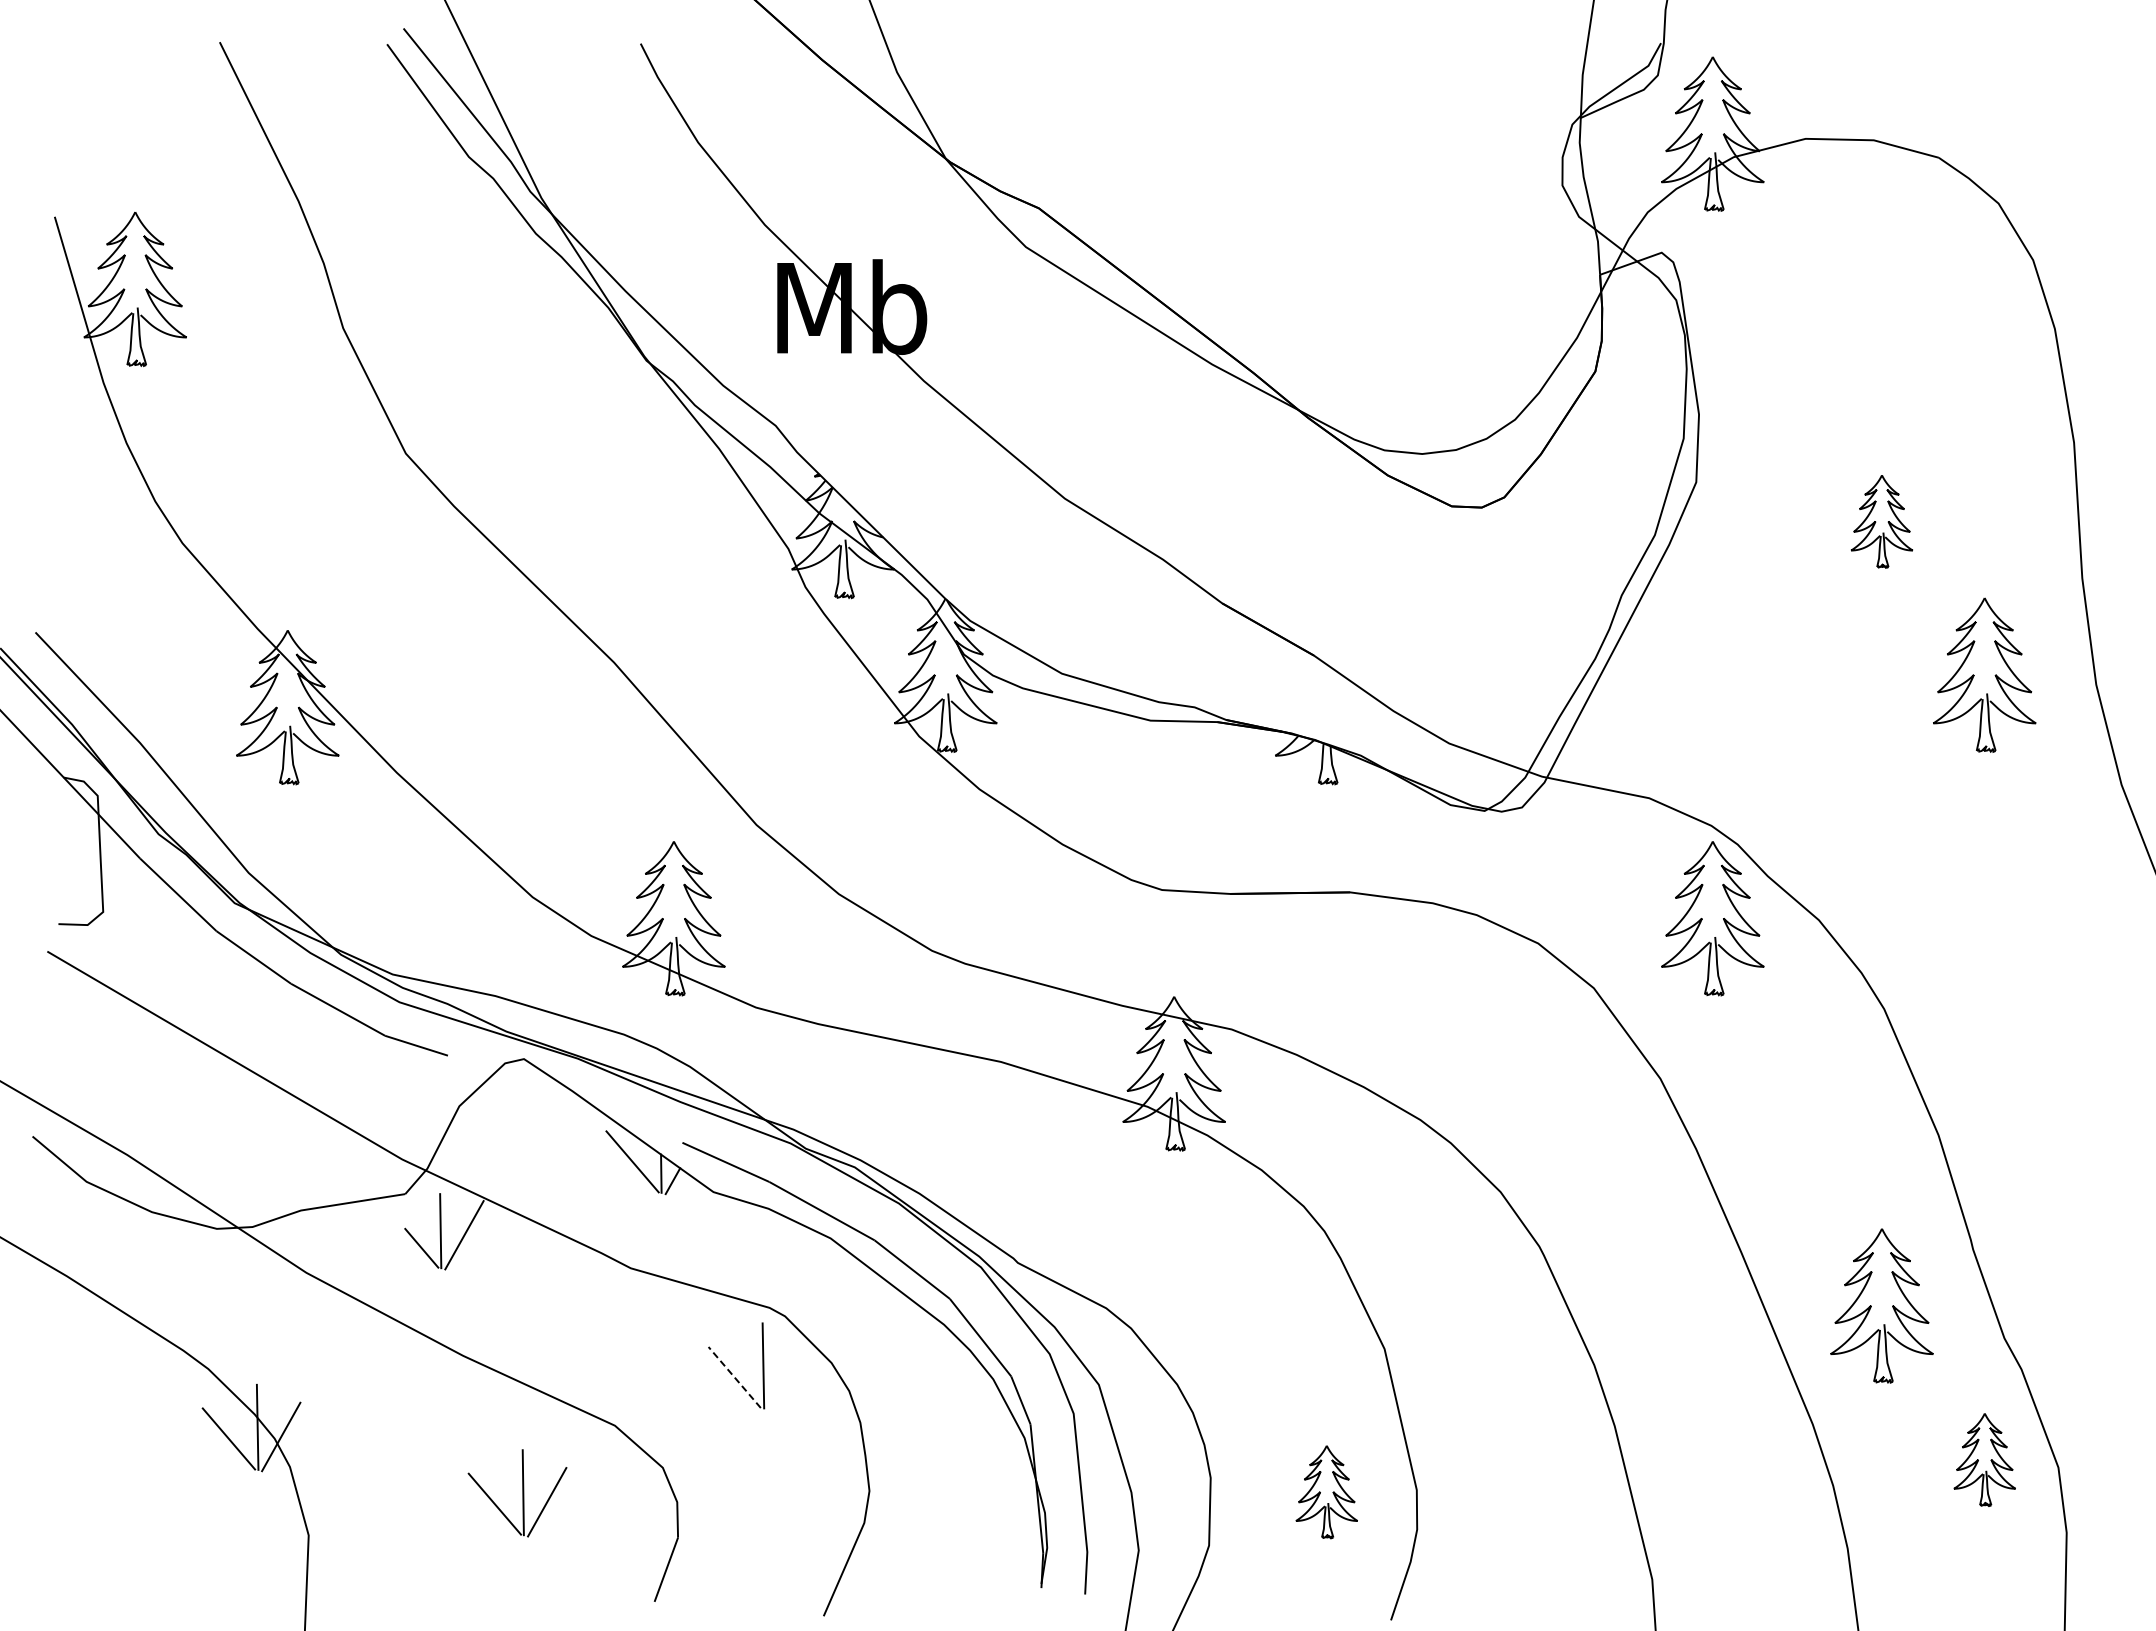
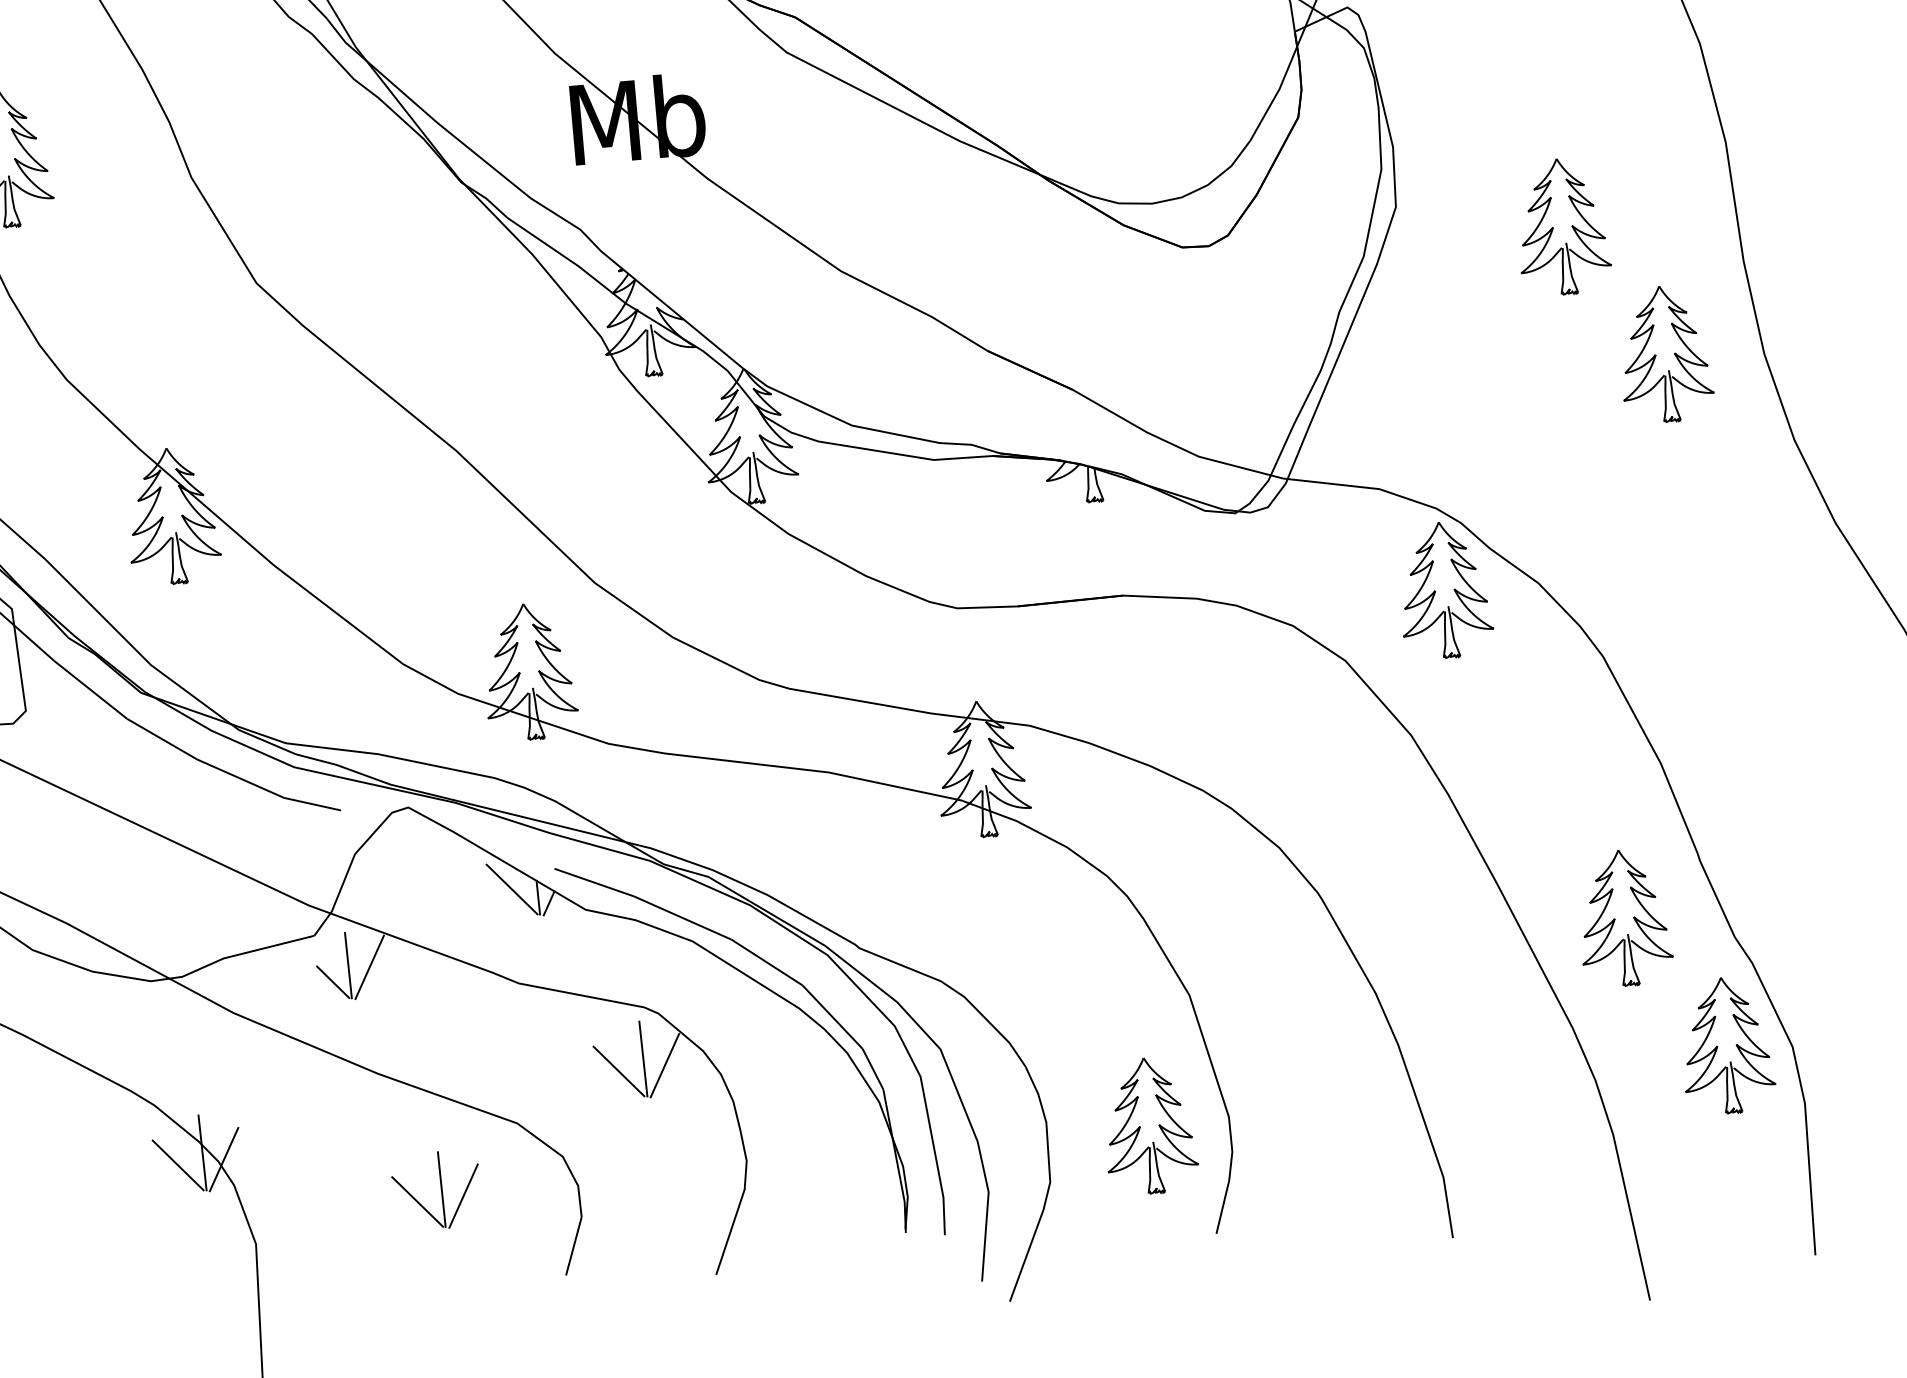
part: (1881, 521) -> (1562, 227), size x1.67
line: (786, 1375) -> (664, 1065), added
line: (734, 1377) -> (618, 1071), dashed -> solid
part: (1984, 1459) -> (1726, 1045), size x1.67
part: (1326, 1491) -> (1149, 1125), size x1.67

